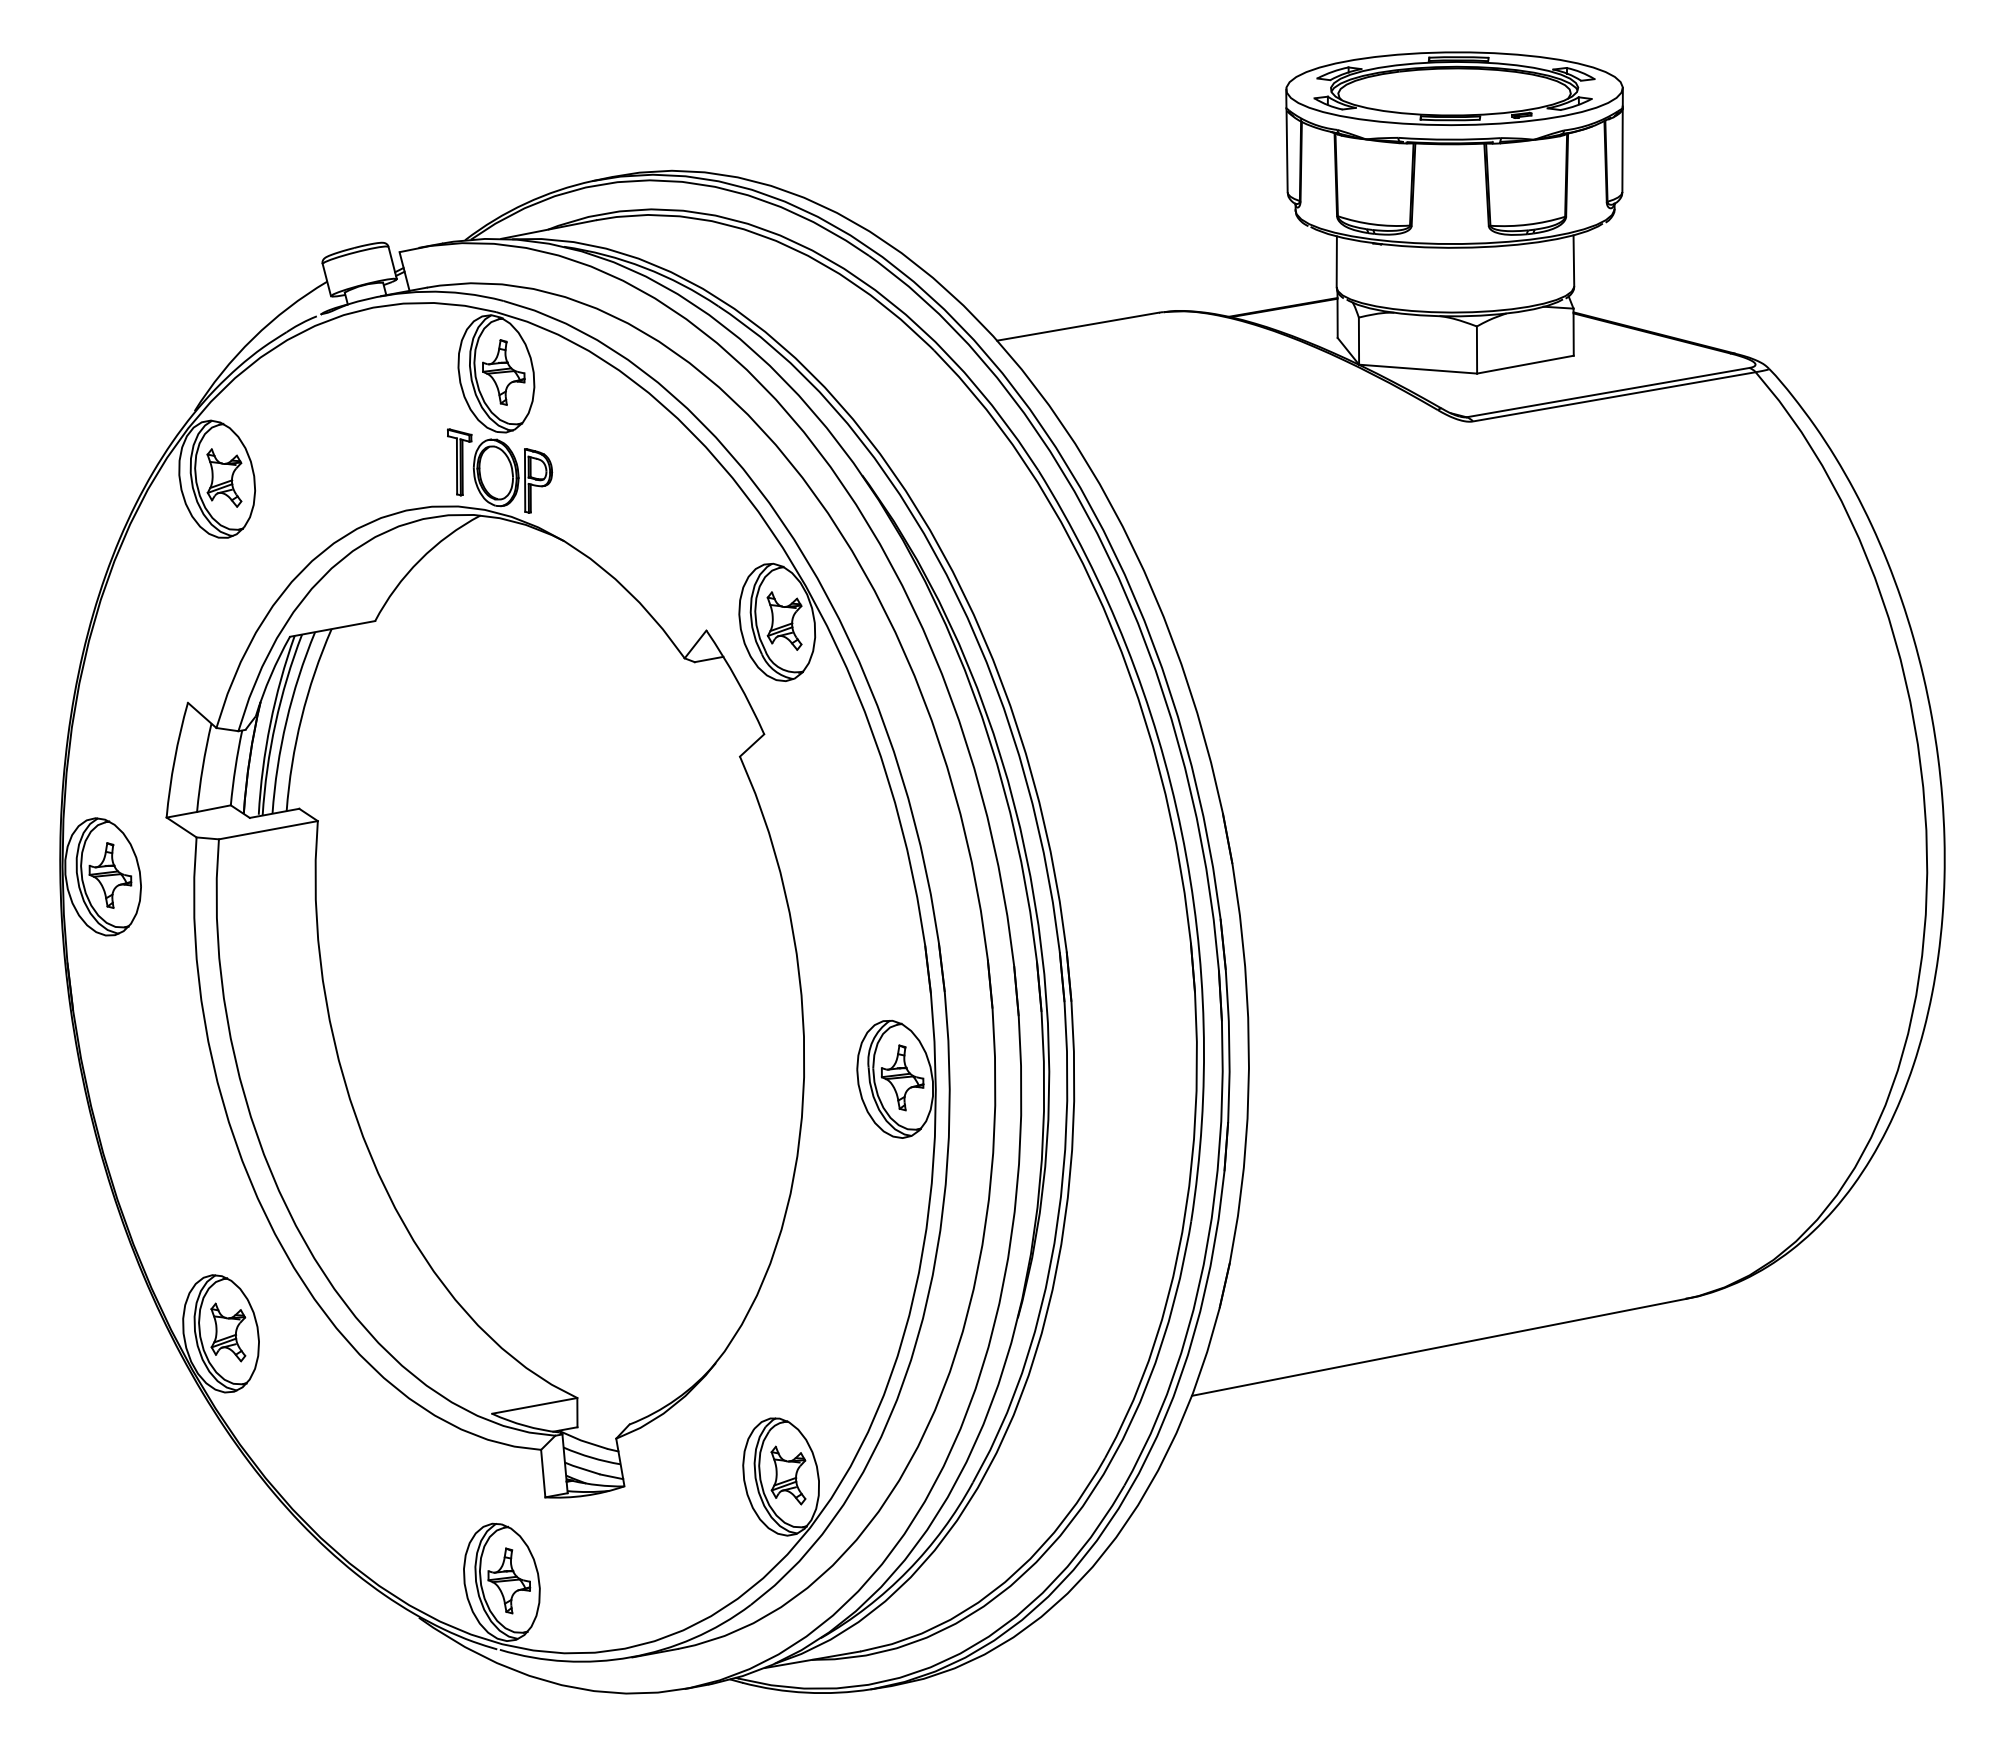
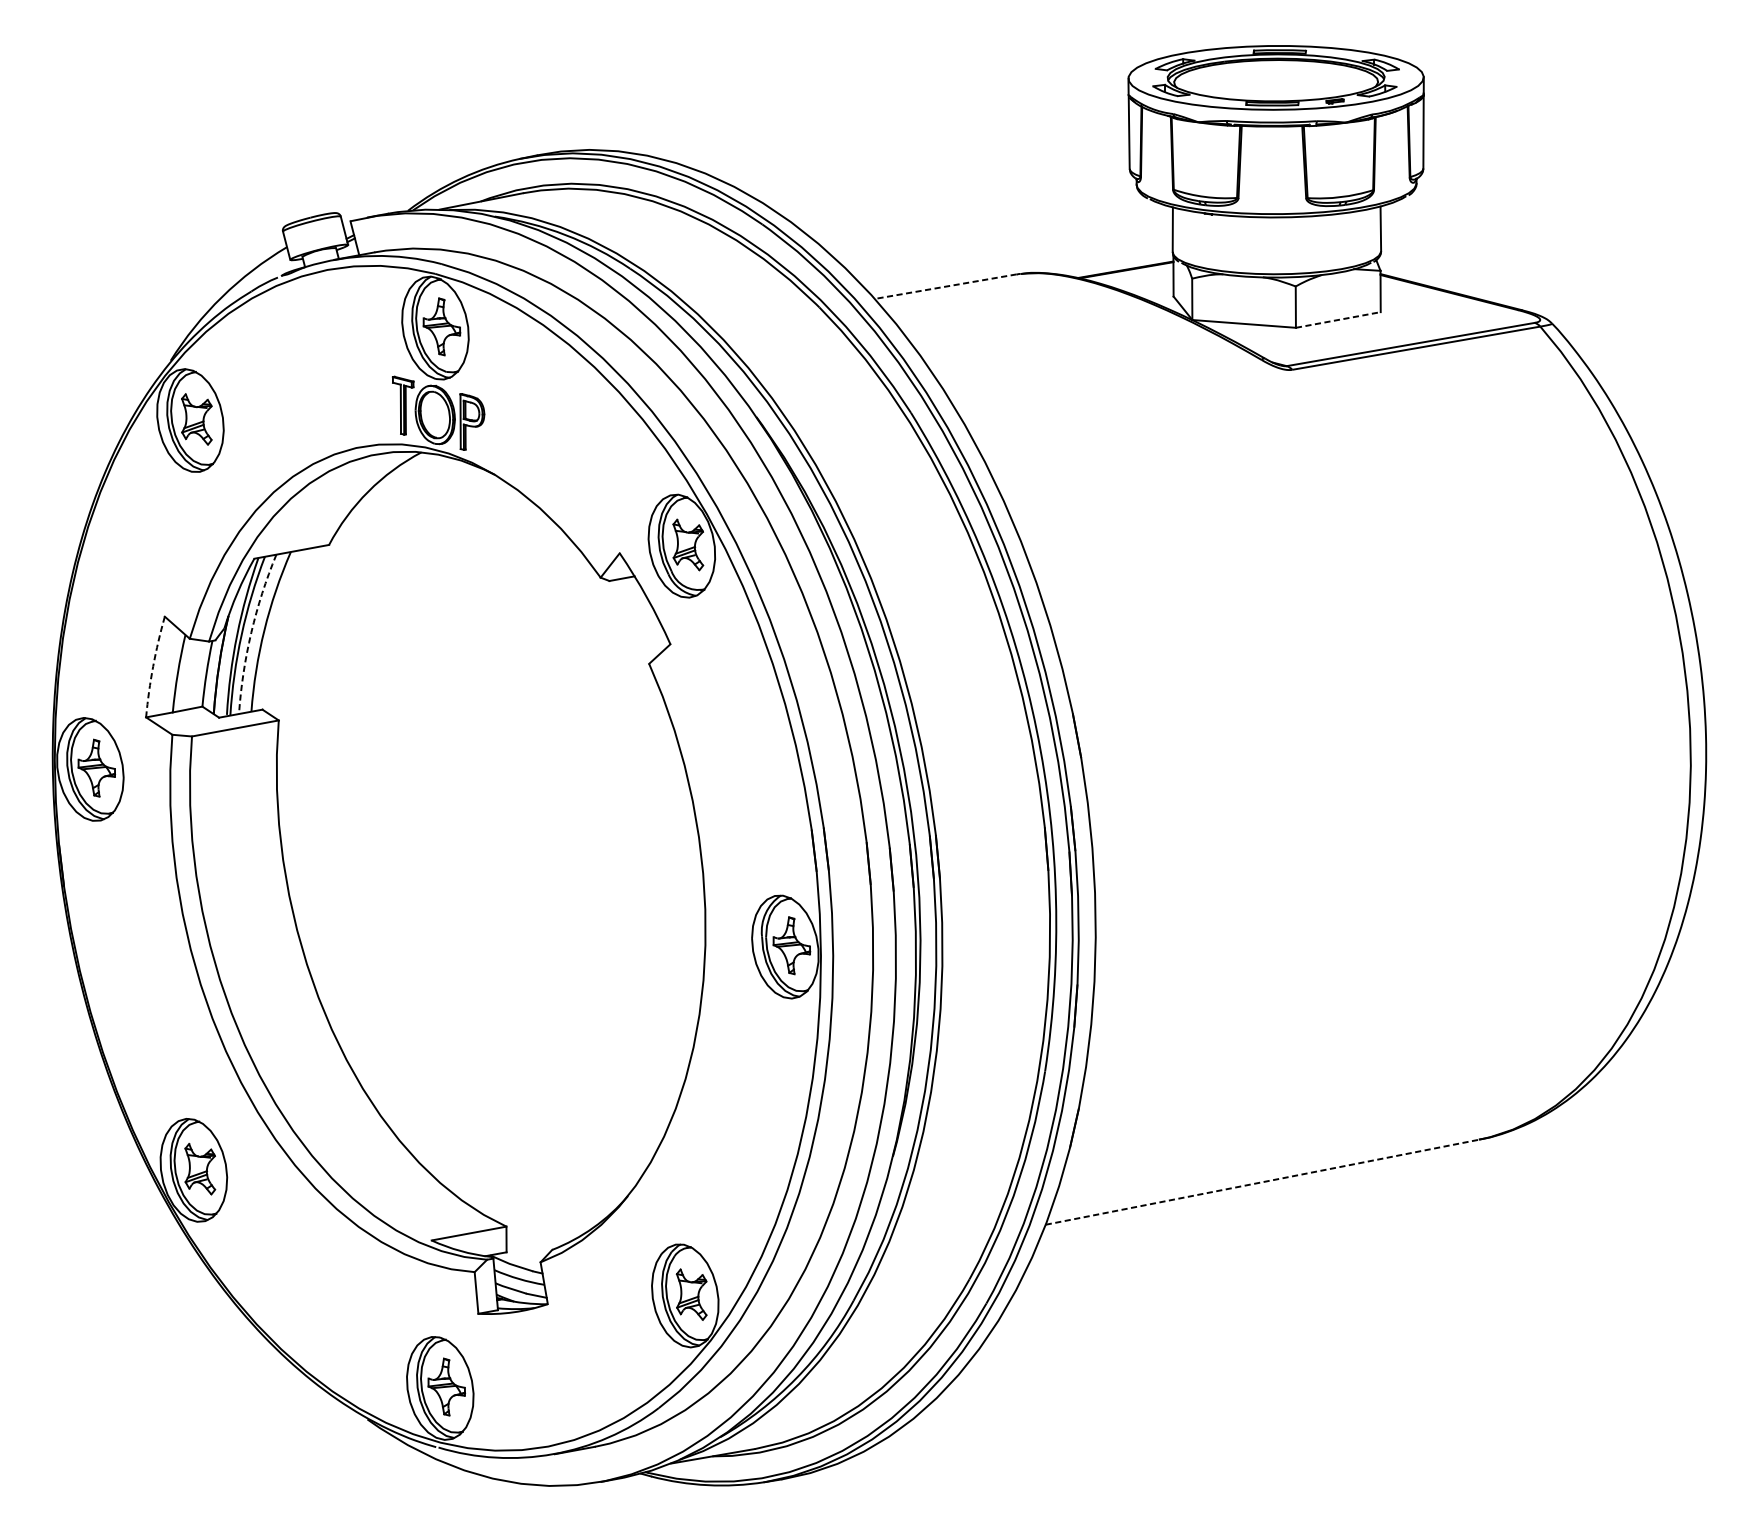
line: (1077, 326) -> (945, 286), solid -> dashed
line: (1525, 364) -> (1338, 319), solid -> dashed
arc: (286, 721) -> (251, 633), solid -> dashed
arc: (174, 759) -> (153, 666), solid -> dashed
line: (1439, 1347) -> (1262, 1182), solid -> dashed

